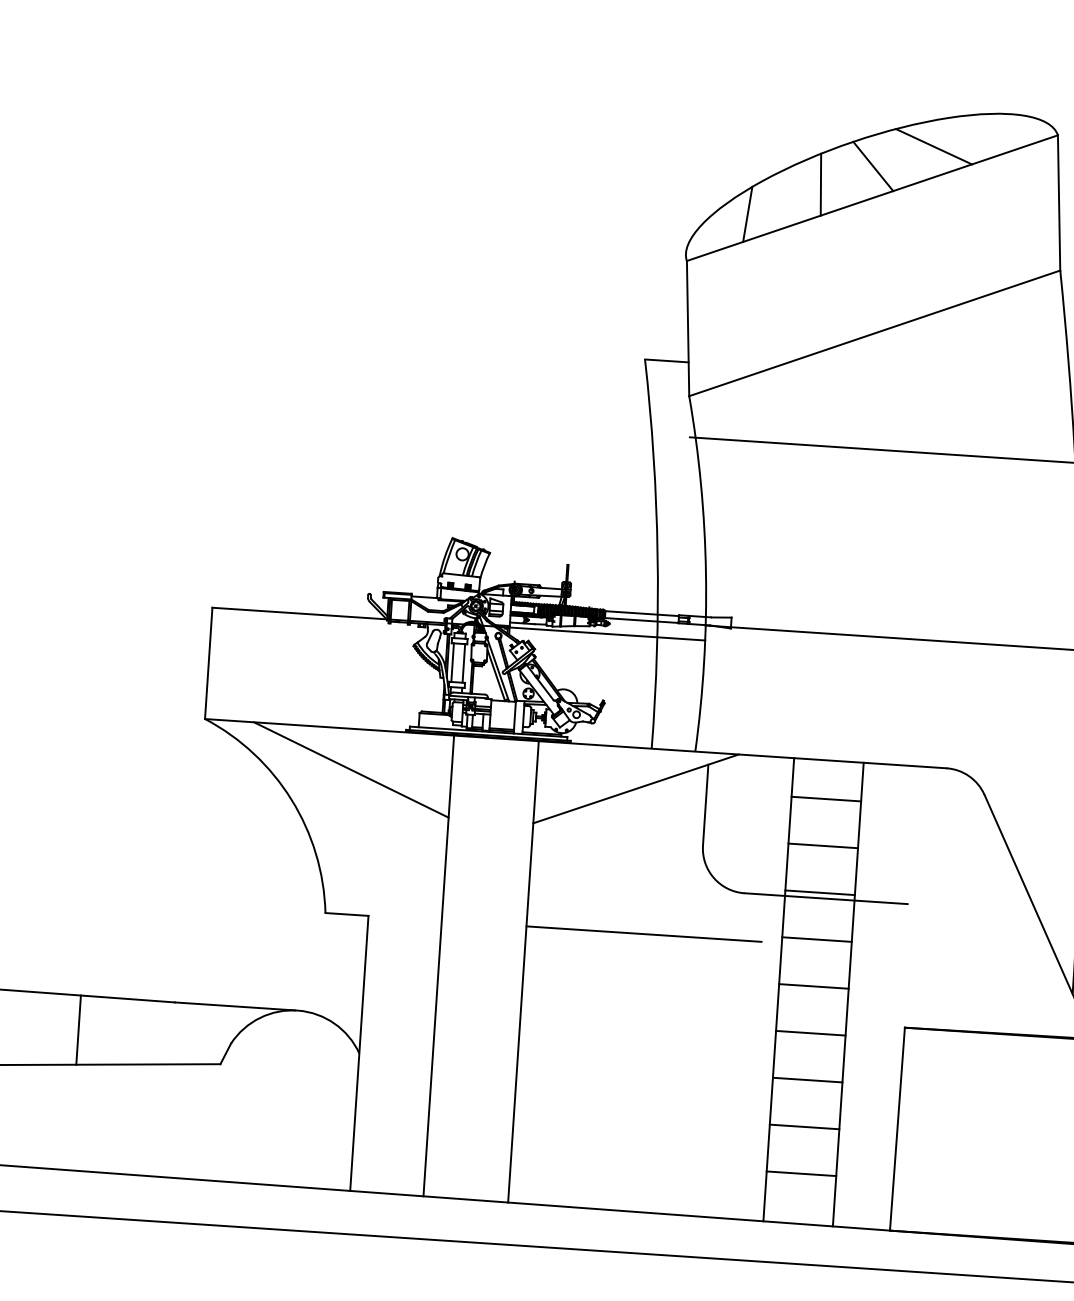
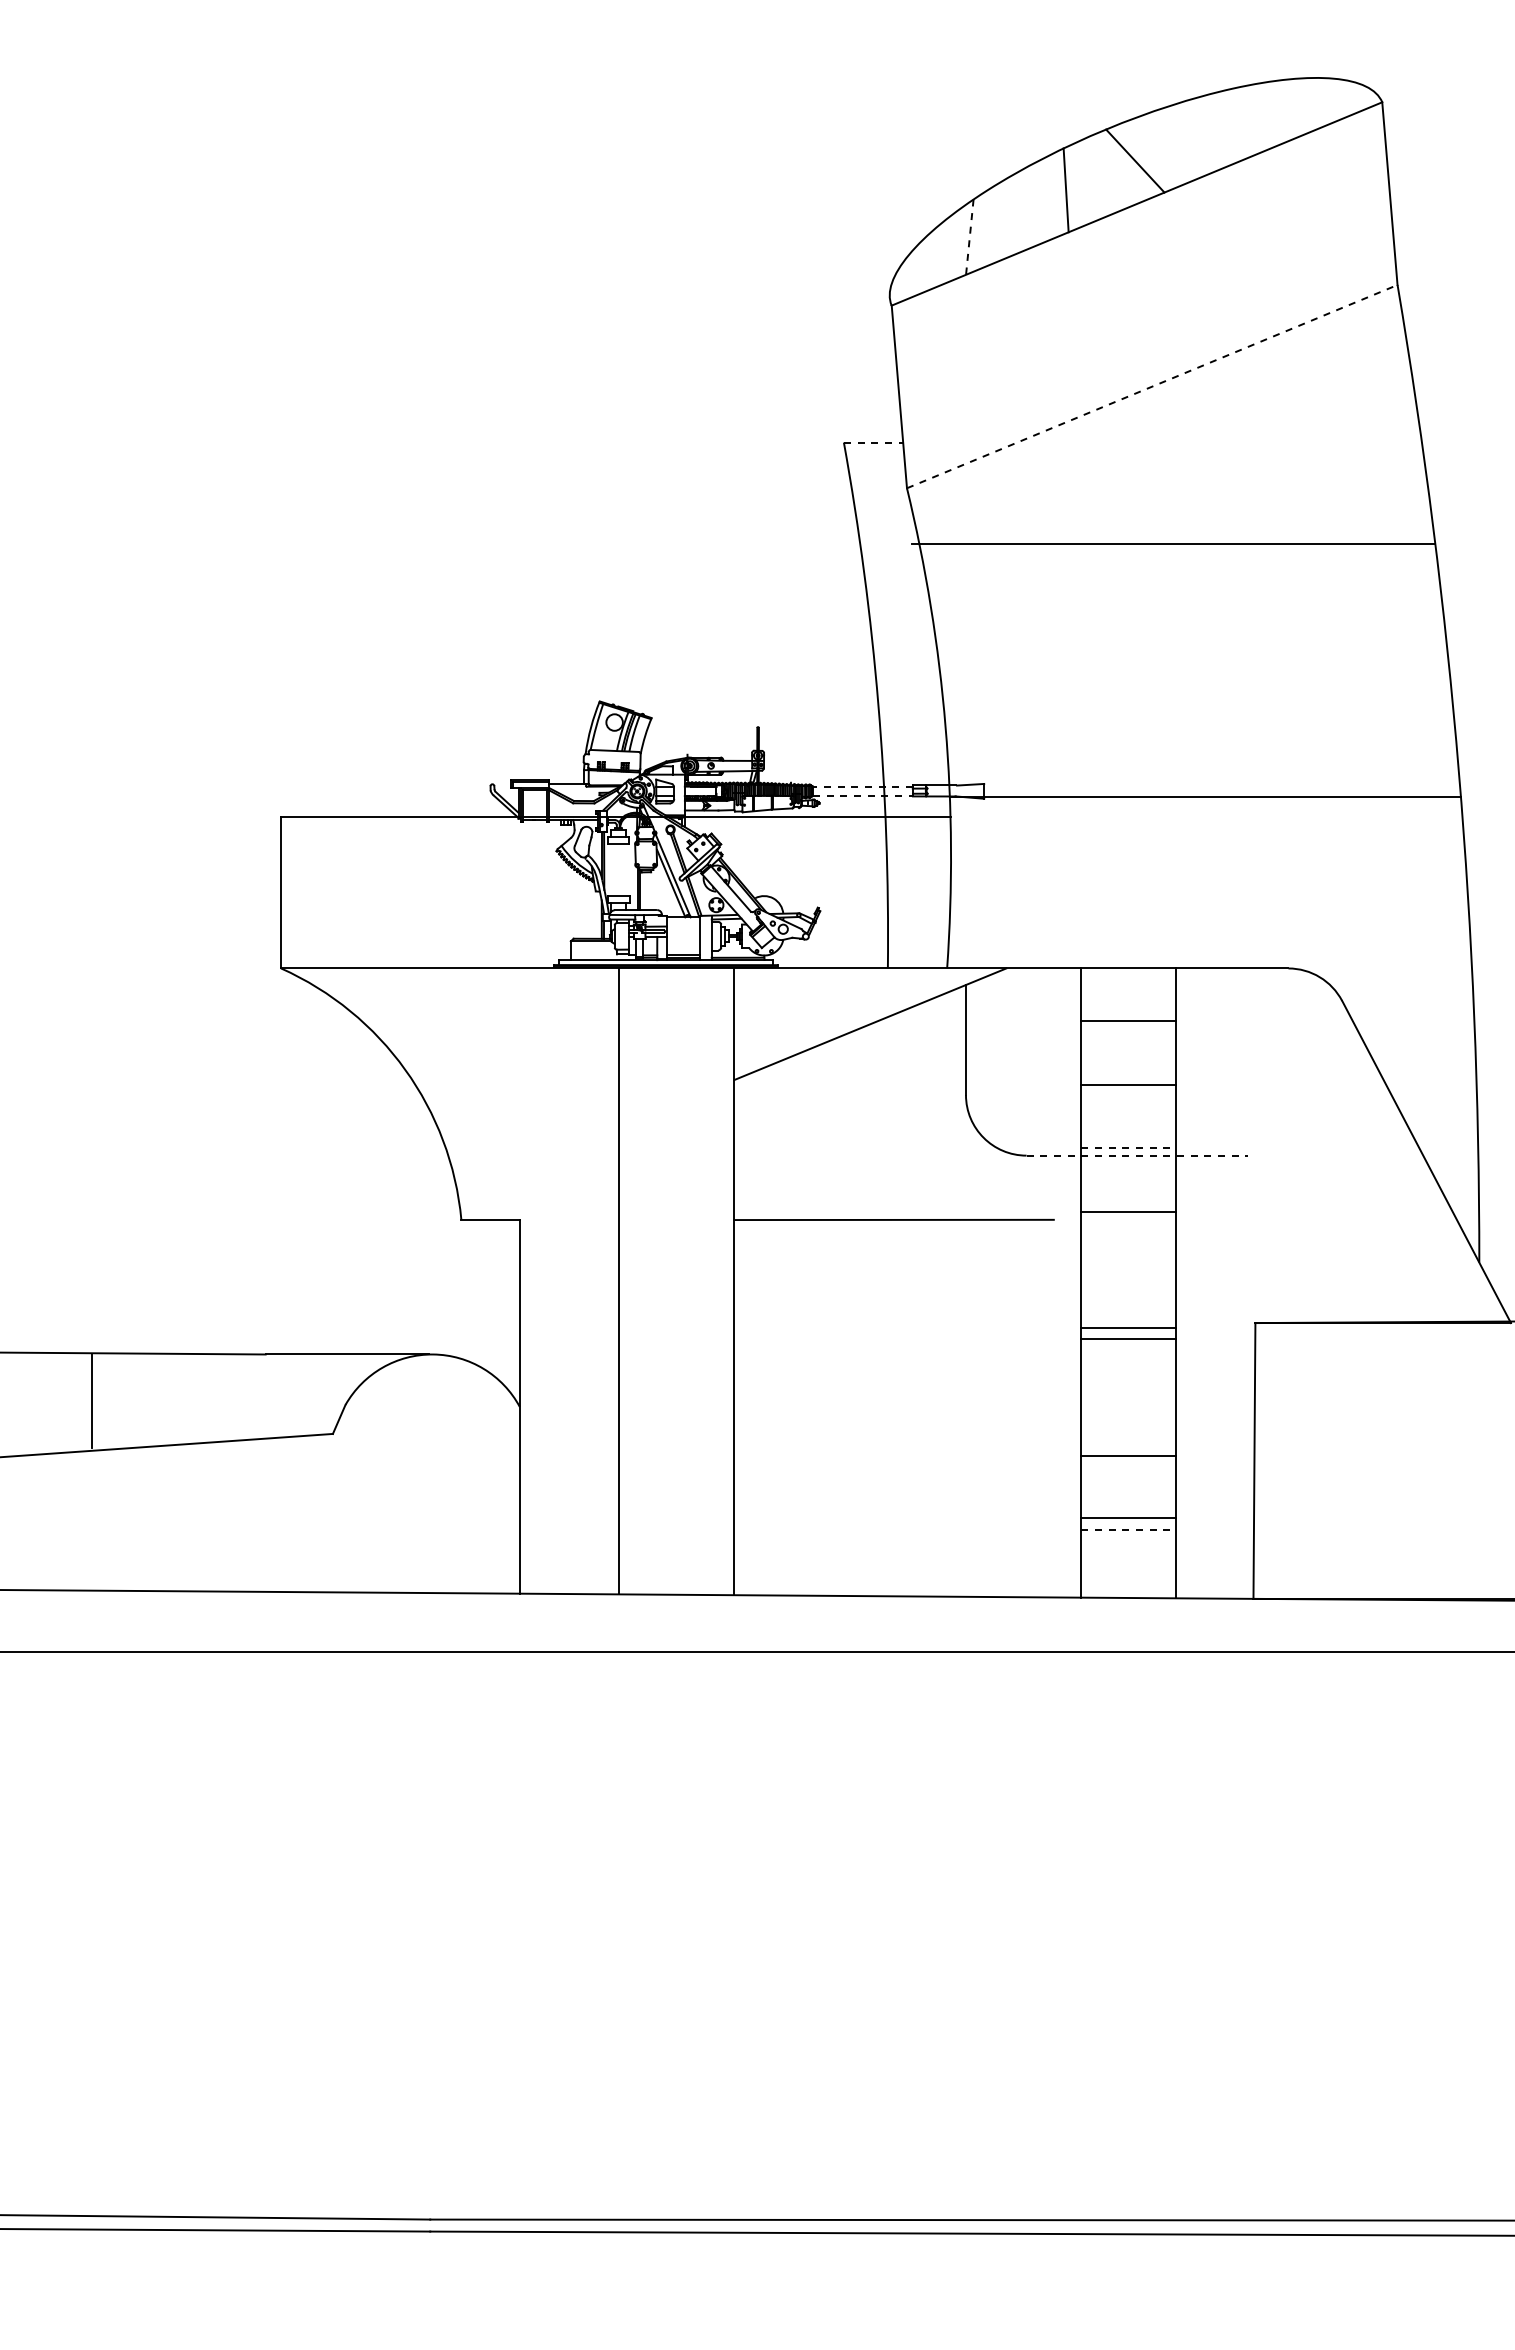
line: (933, 146) -> (1215, 128), removed
line: (747, 214) -> (969, 237), solid -> dashed
line: (874, 333) -> (1152, 386), solid -> dashed
line: (666, 360) -> (873, 442), solid -> dashed
line: (642, 613) -> (863, 786), solid -> dashed
line: (642, 620) -> (863, 795), solid -> dashed
line: (452, 662) -> (610, 869), removed
line: (464, 663) -> (626, 869), removed
line: (351, 769) -> (483, 1023), removed
line: (820, 893) -> (1129, 1148), solid -> dashed
line: (826, 898) -> (1137, 1155), solid -> dashed
line: (813, 986) -> (1128, 1328), moved
line: (78, 1030) -> (92, 1400), moved
line: (807, 1079) -> (1128, 1455), moved
line: (804, 1127) -> (1128, 1518), moved
line: (802, 1173) -> (1129, 1529), solid -> dashed

